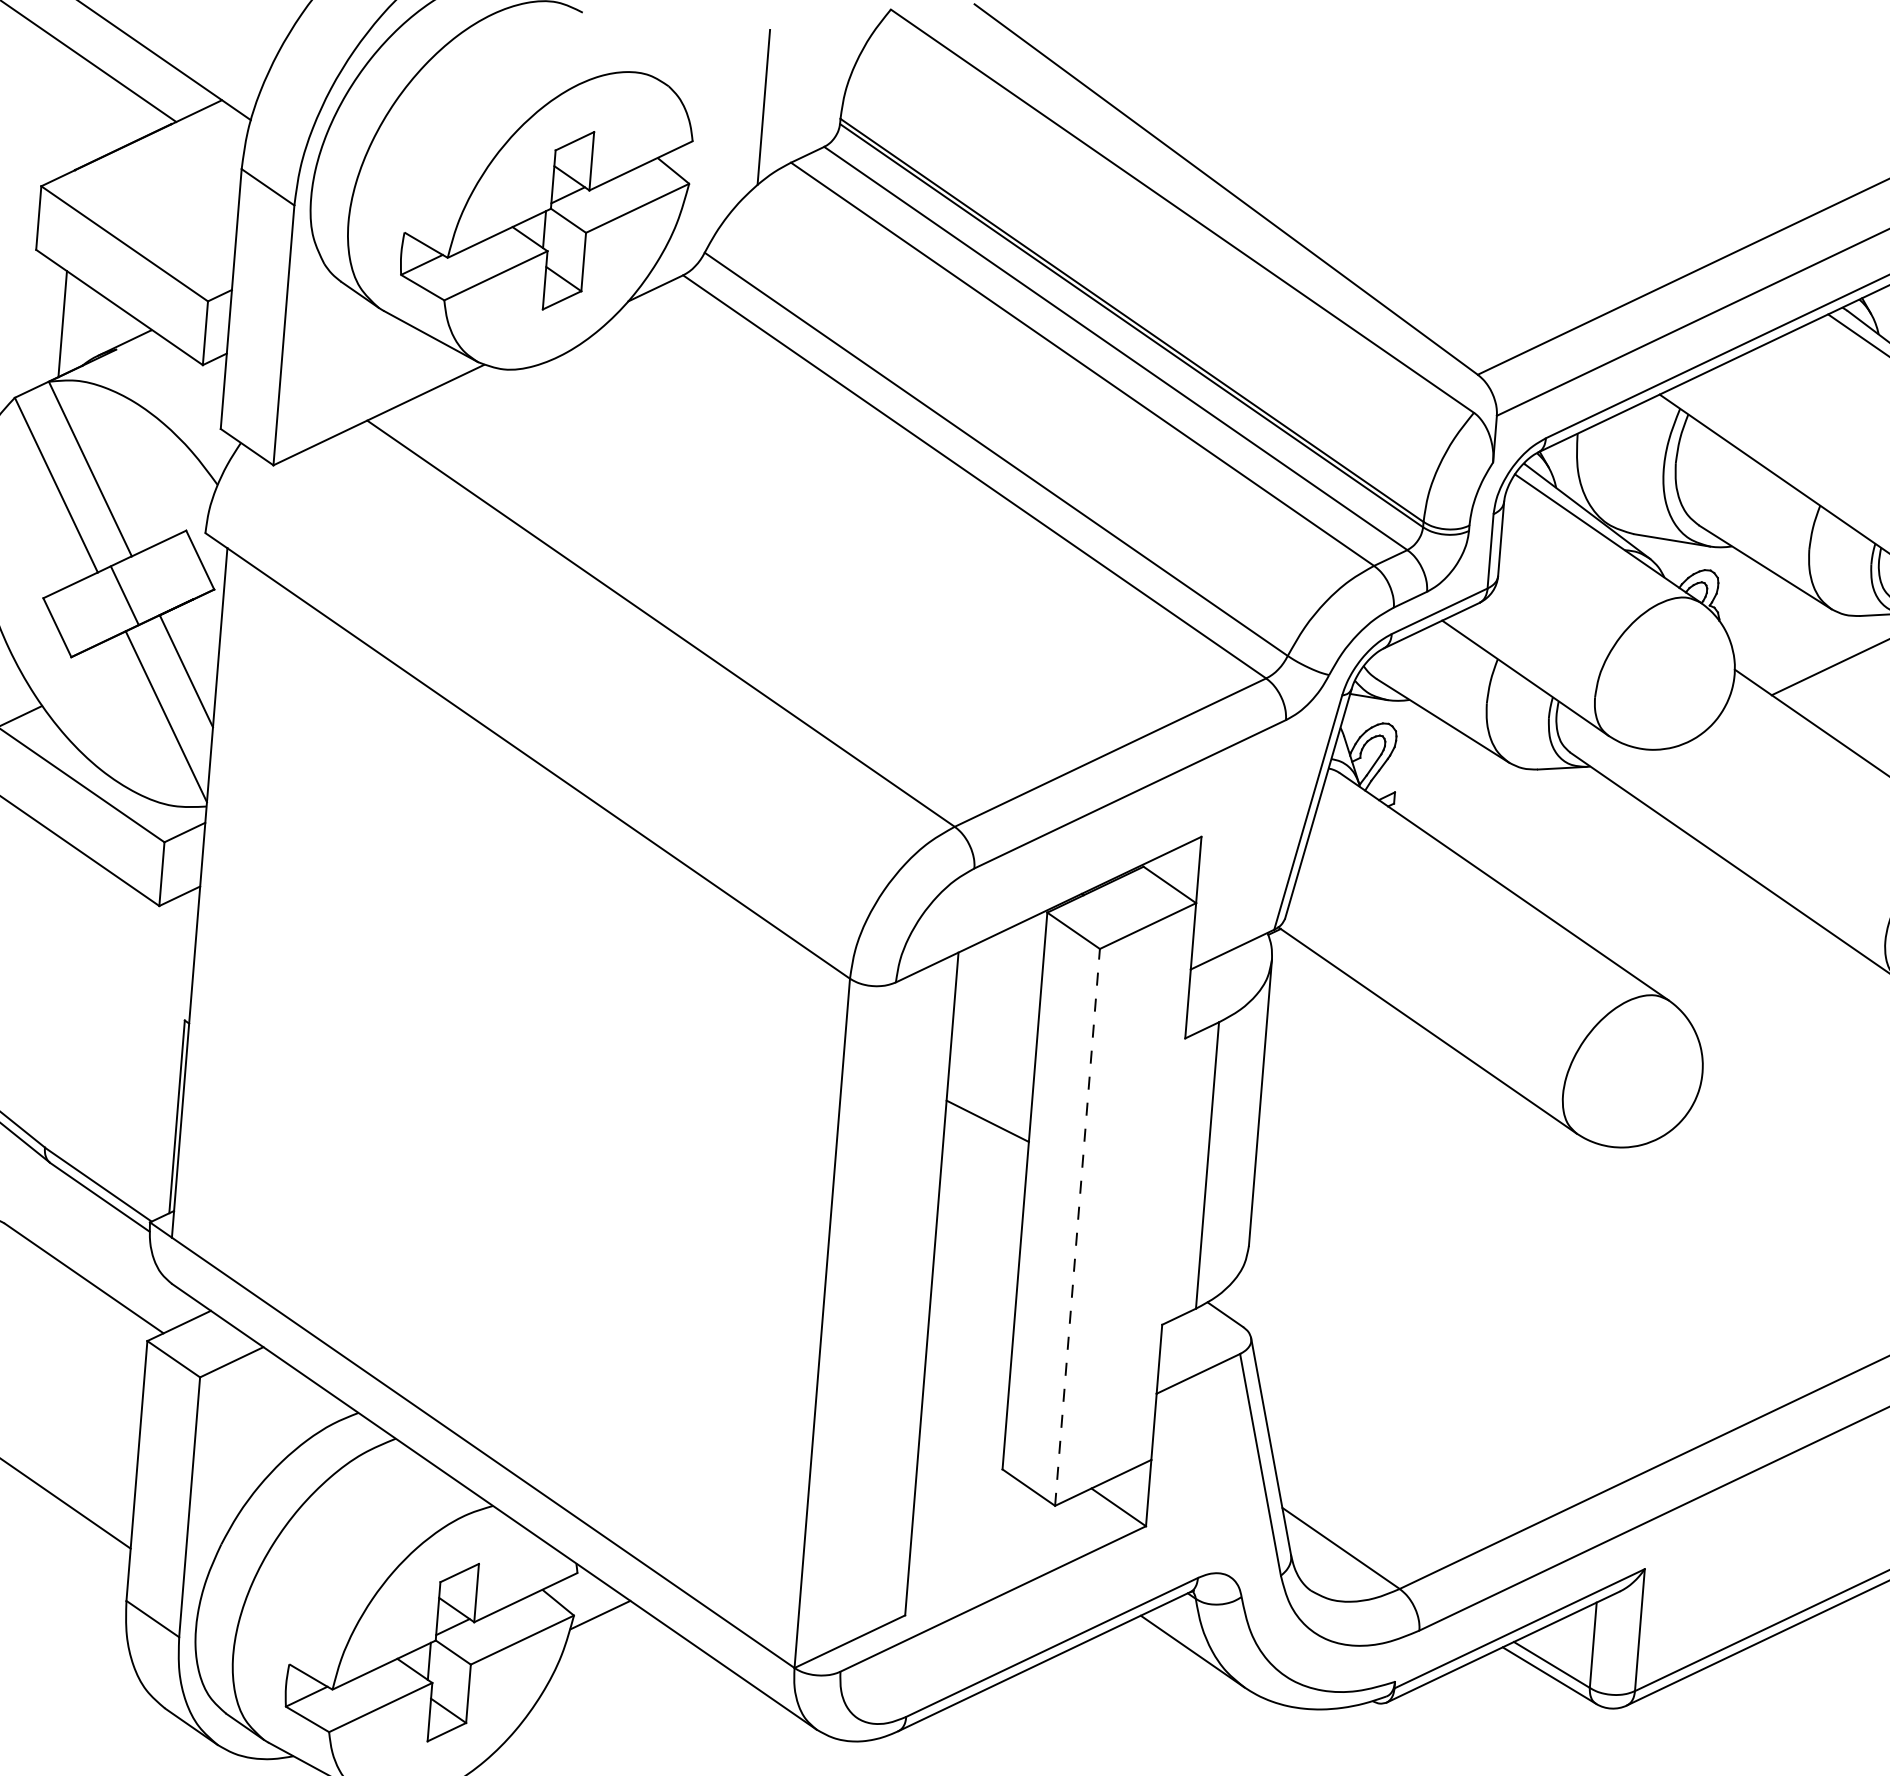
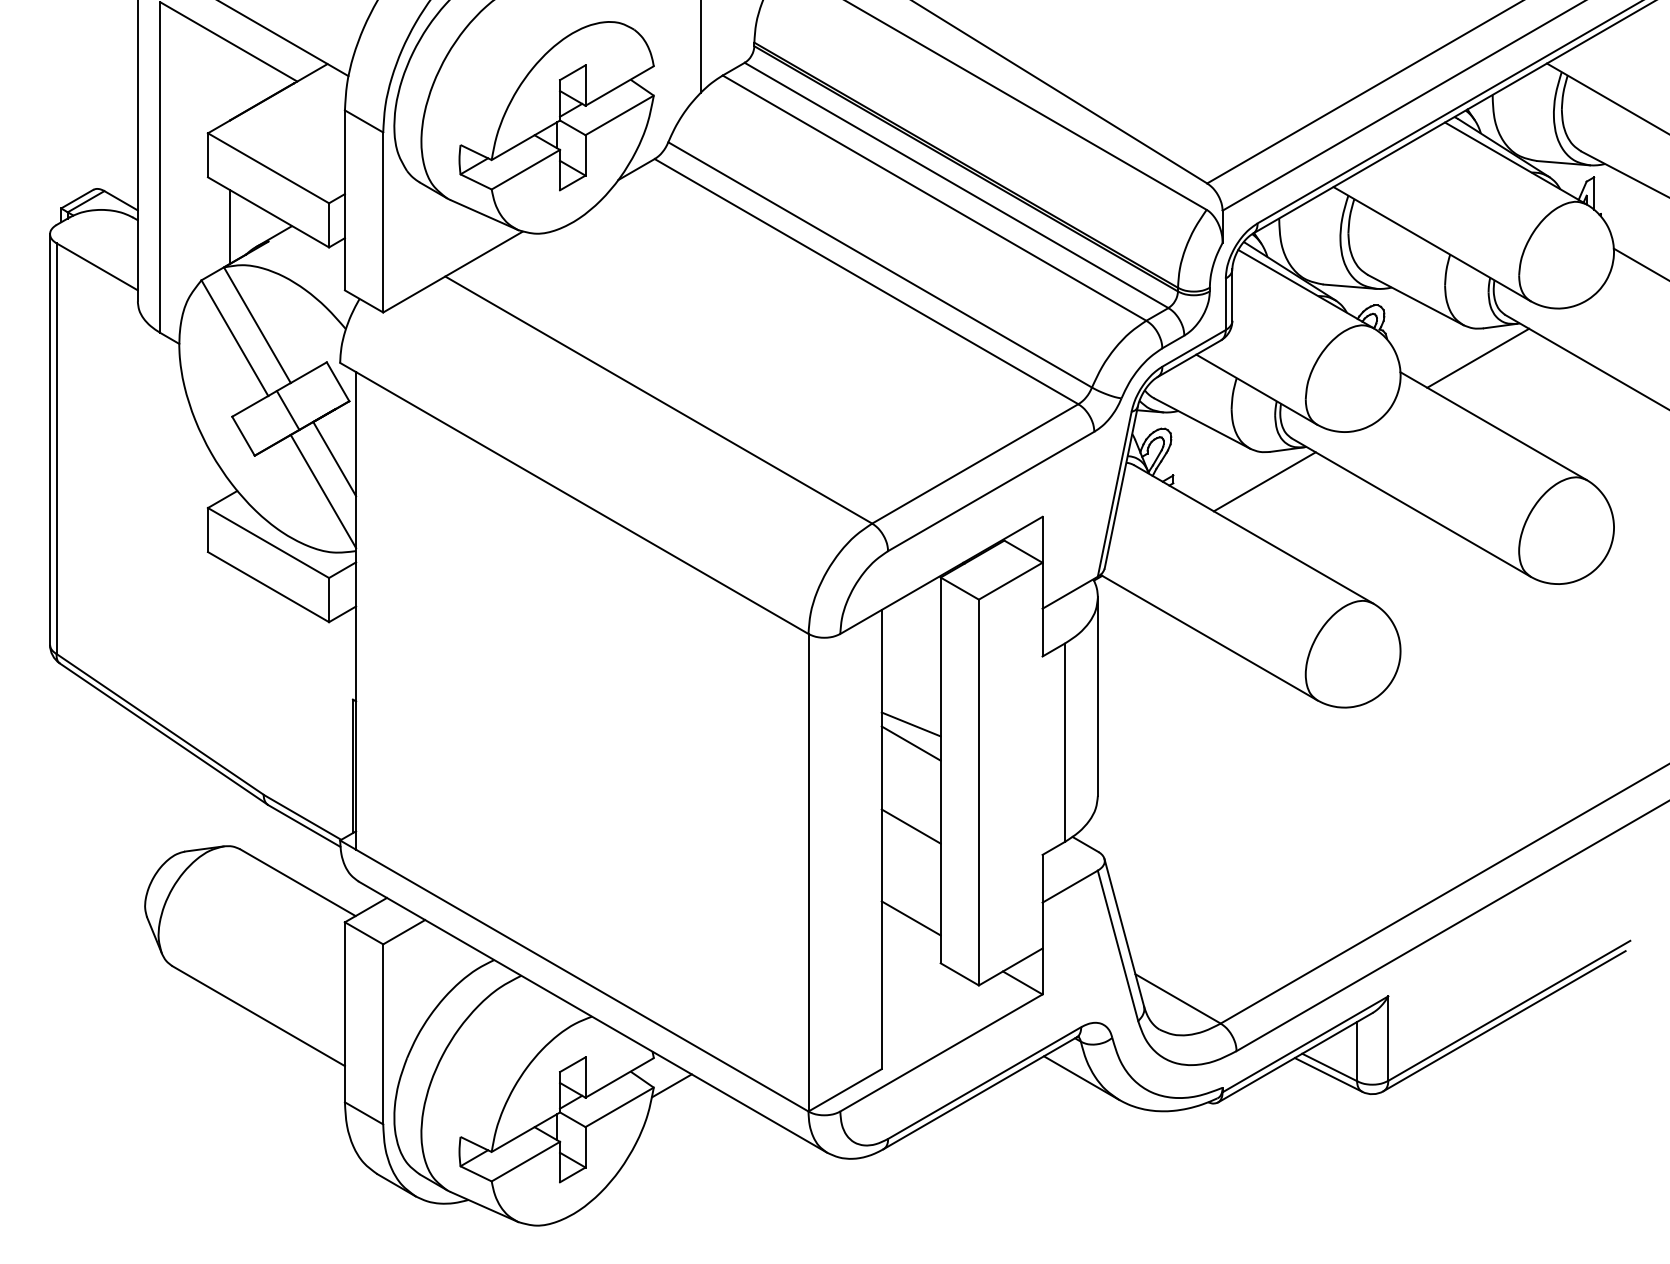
line: (1525, 811) -> (1264, 481), added
line: (984, 1148) -> (910, 743), added
line: (1076, 1227) -> (978, 792), dashed -> solid
line: (974, 1268) -> (910, 826), added
line: (964, 1401) -> (910, 918), added

